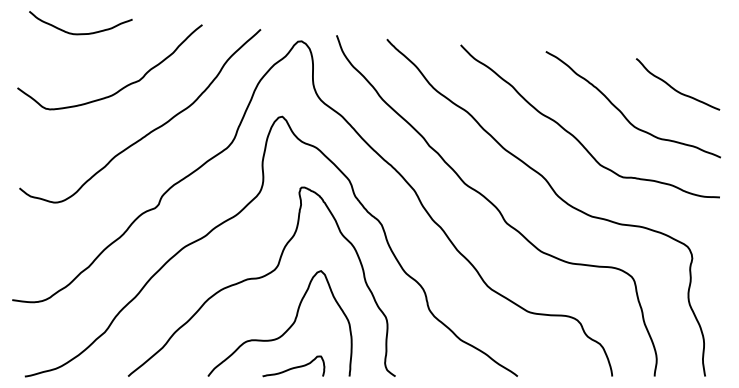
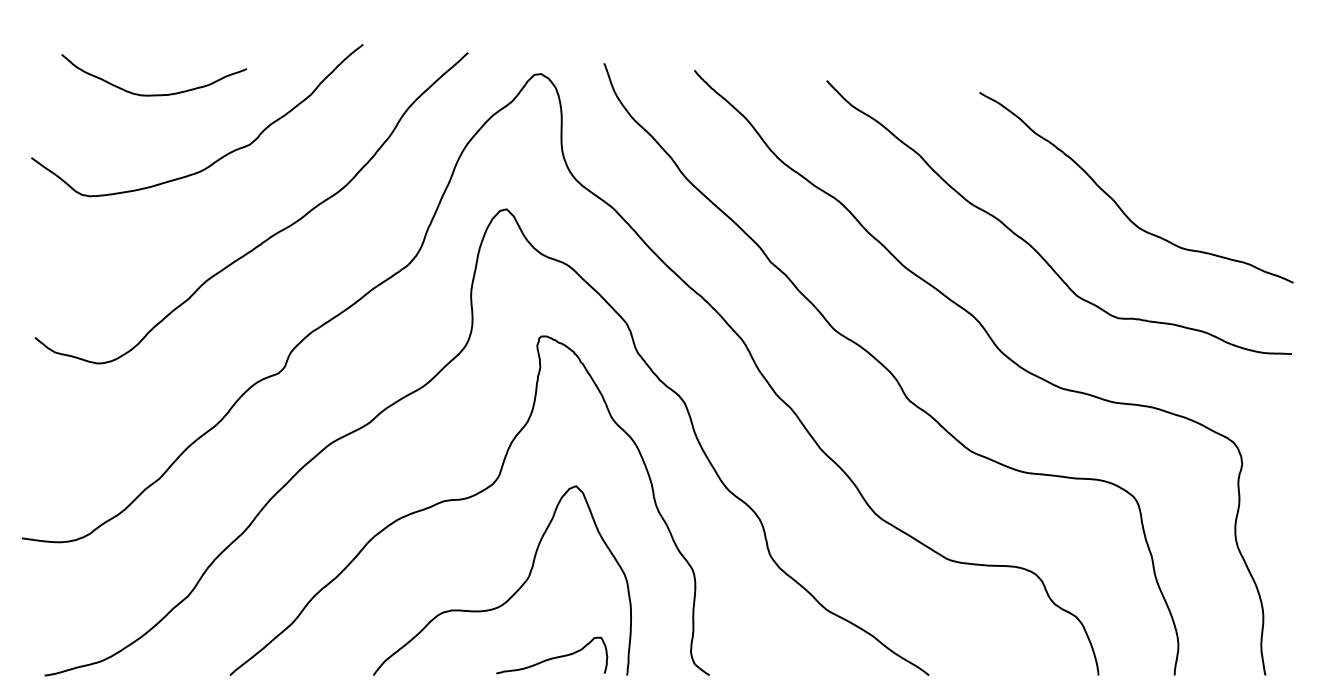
curve: (80, 33) -> (153, 94), moved
curve: (673, 87) -> (1208, 156), removed
curve: (293, 367) -> (551, 657), moved

